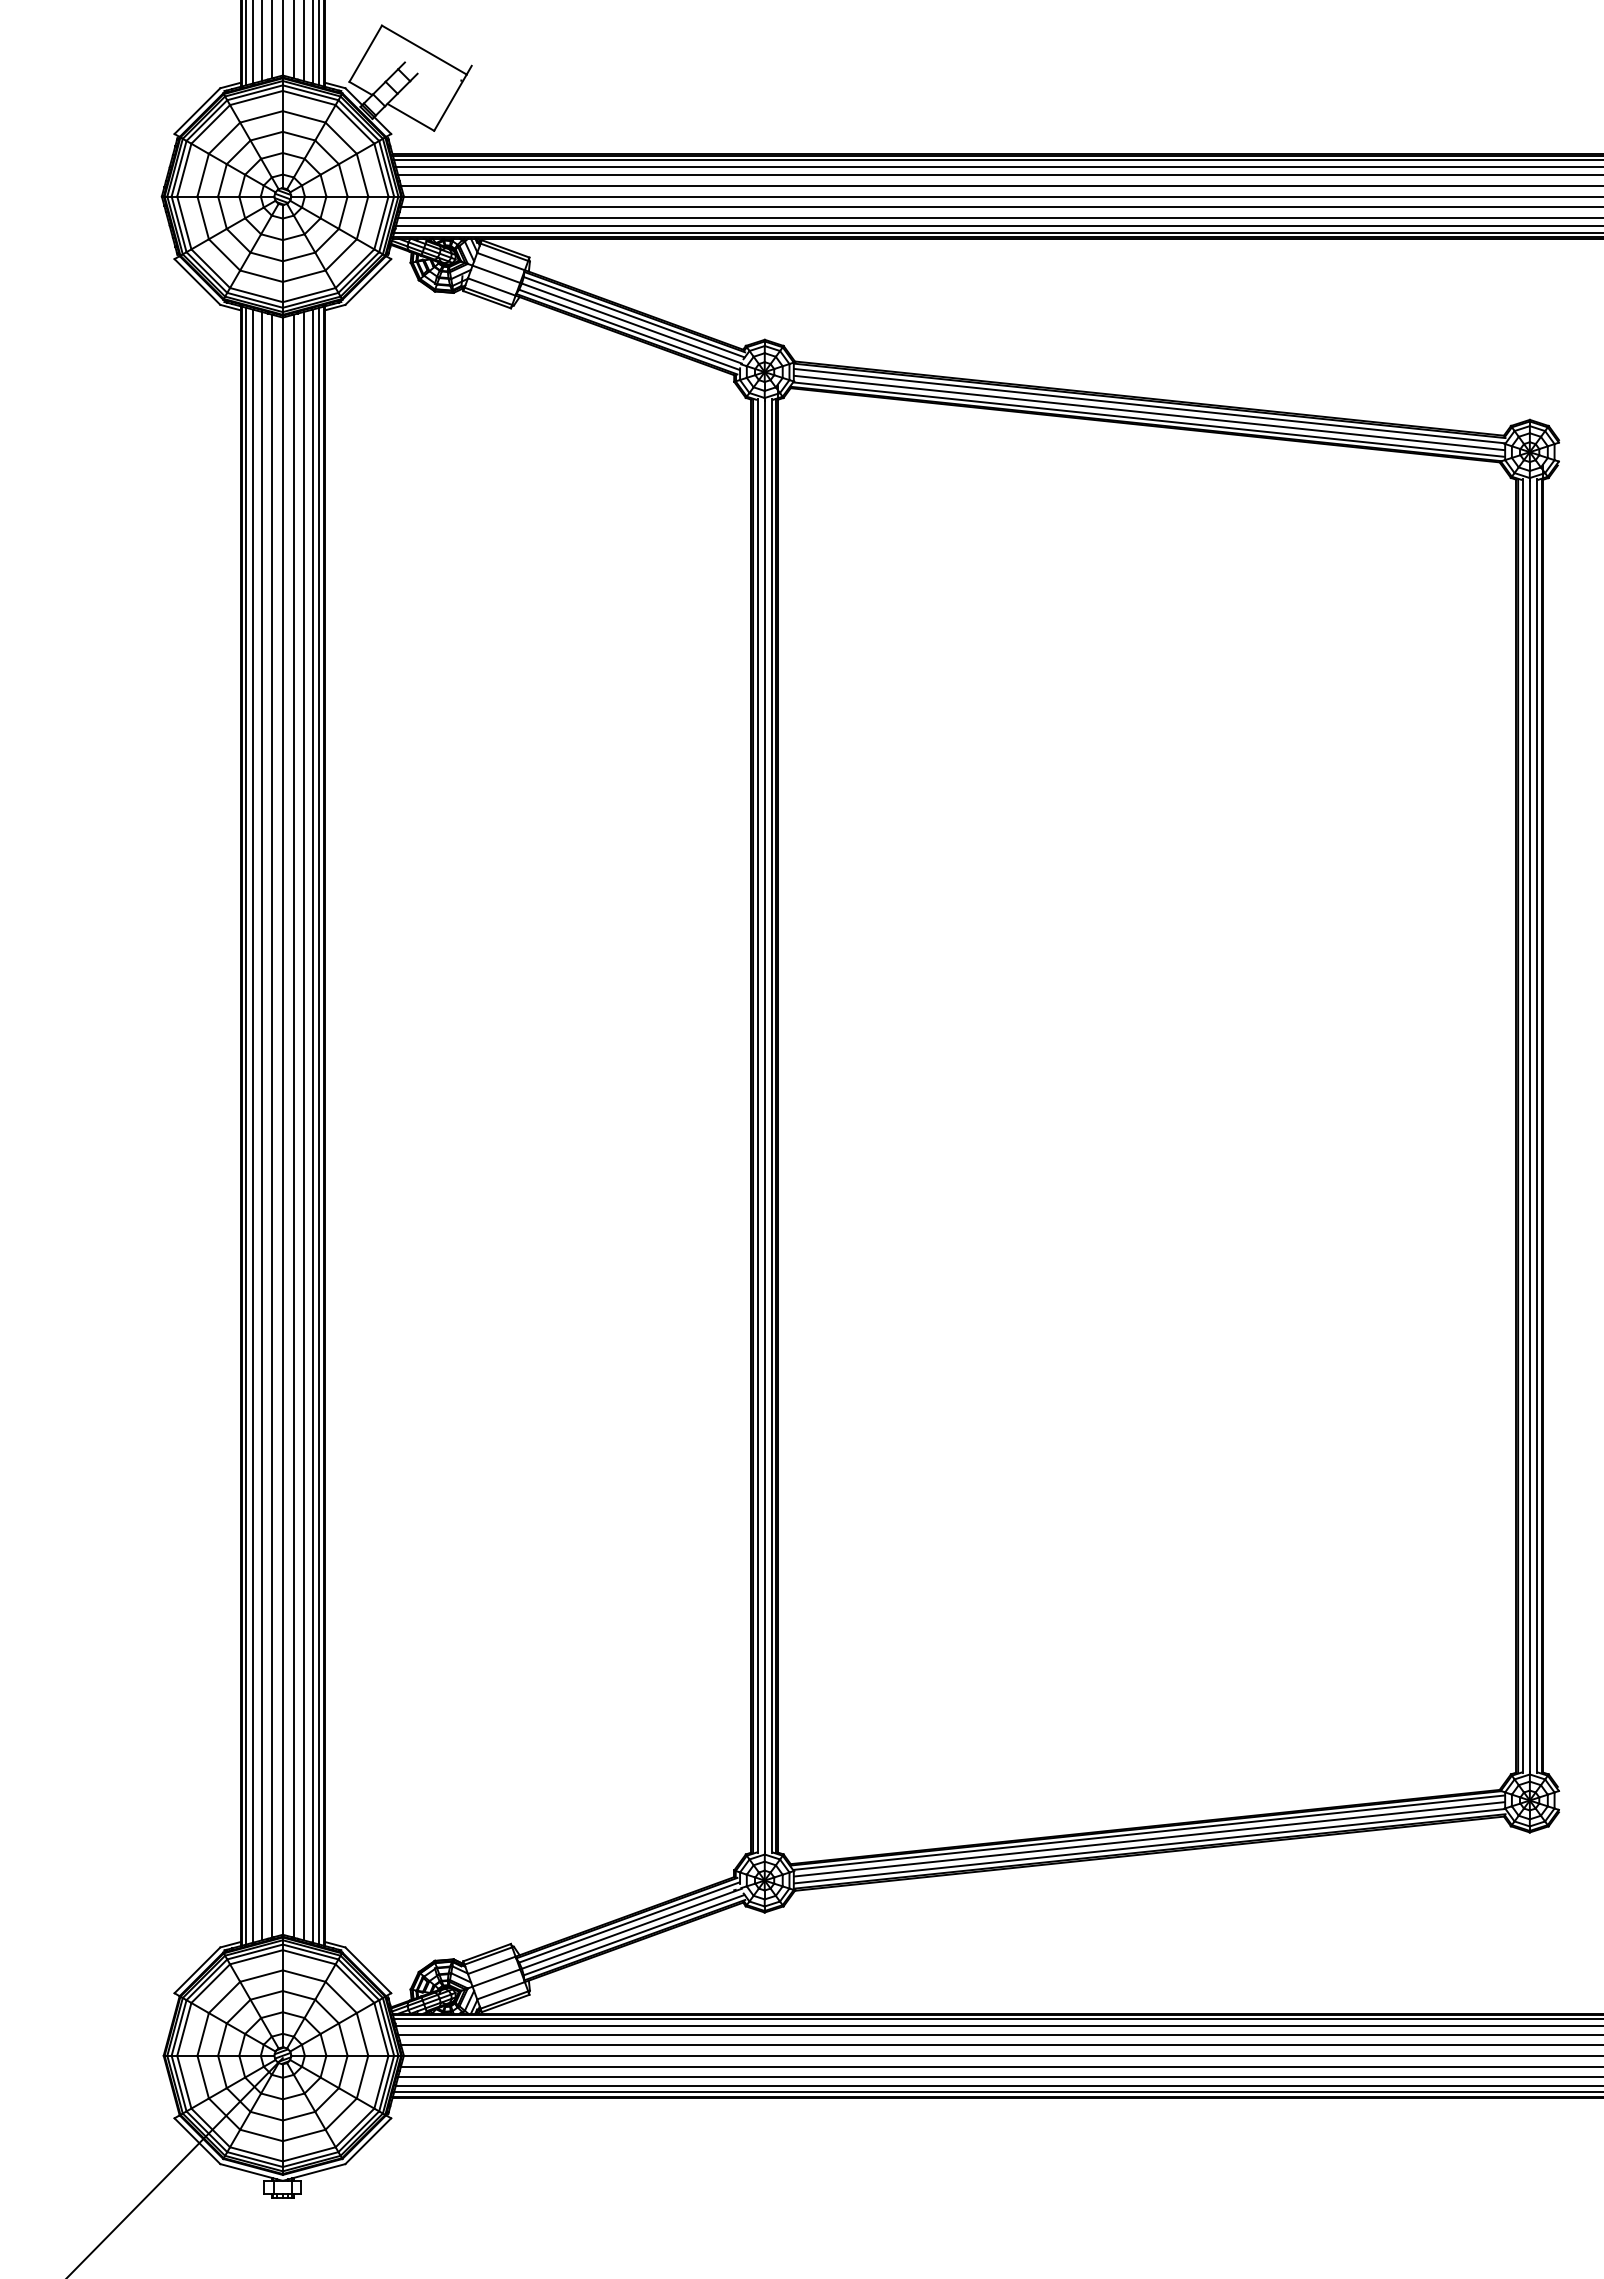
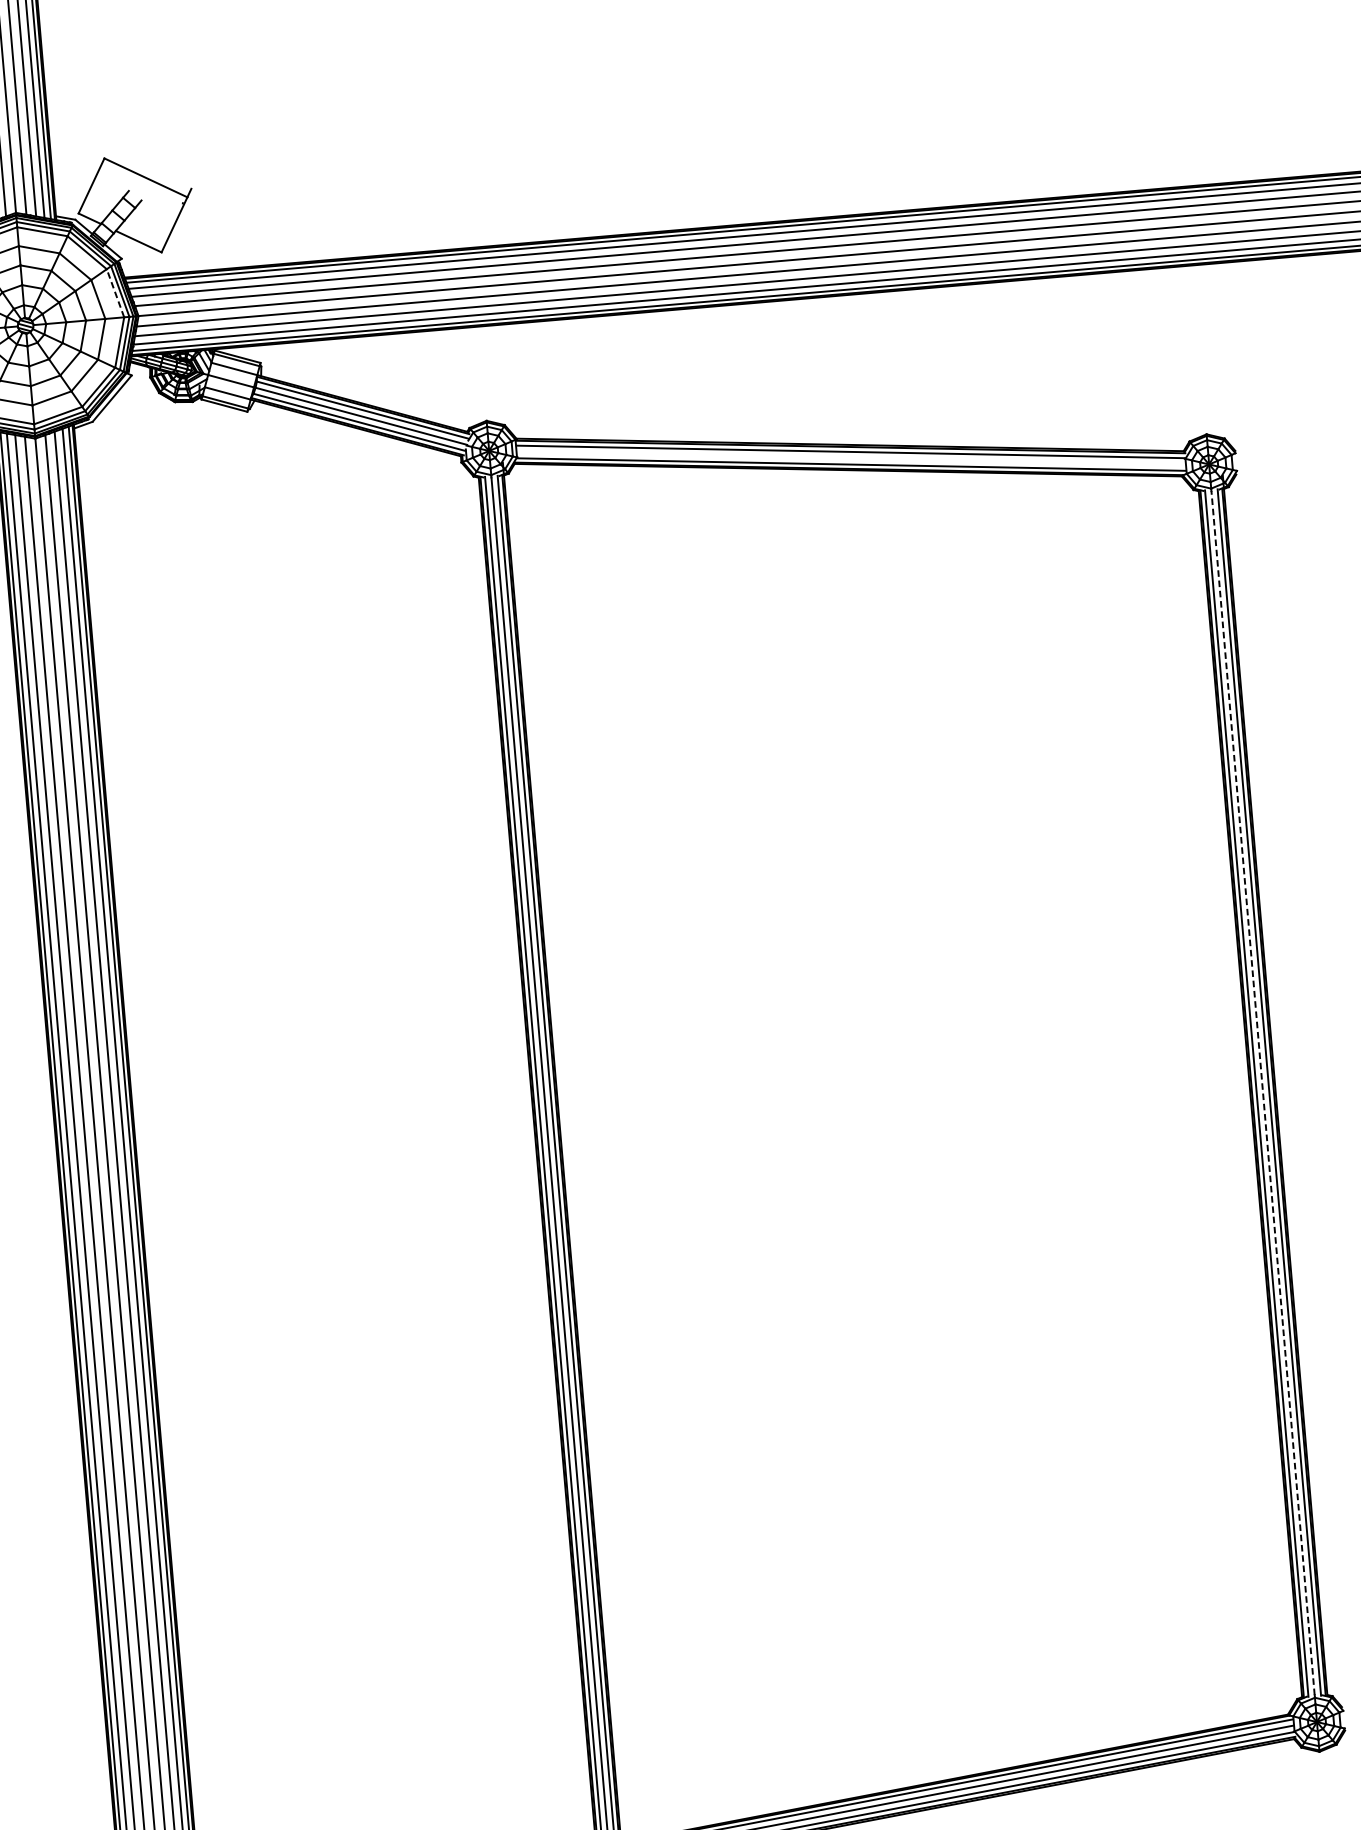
line: (381, 169) -> (115, 292), solid -> dashed
line: (1149, 412) -> (851, 457), removed
line: (1529, 1125) -> (1262, 1092), solid -> dashed

